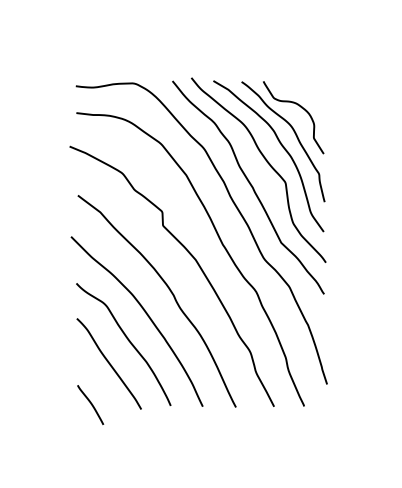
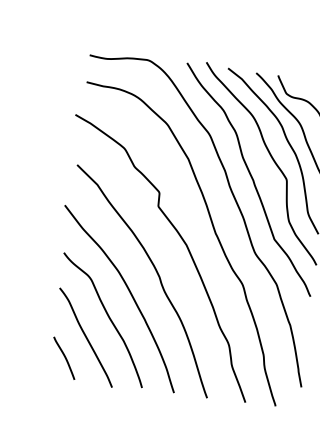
curve: (90, 404) -> (64, 357), moved

